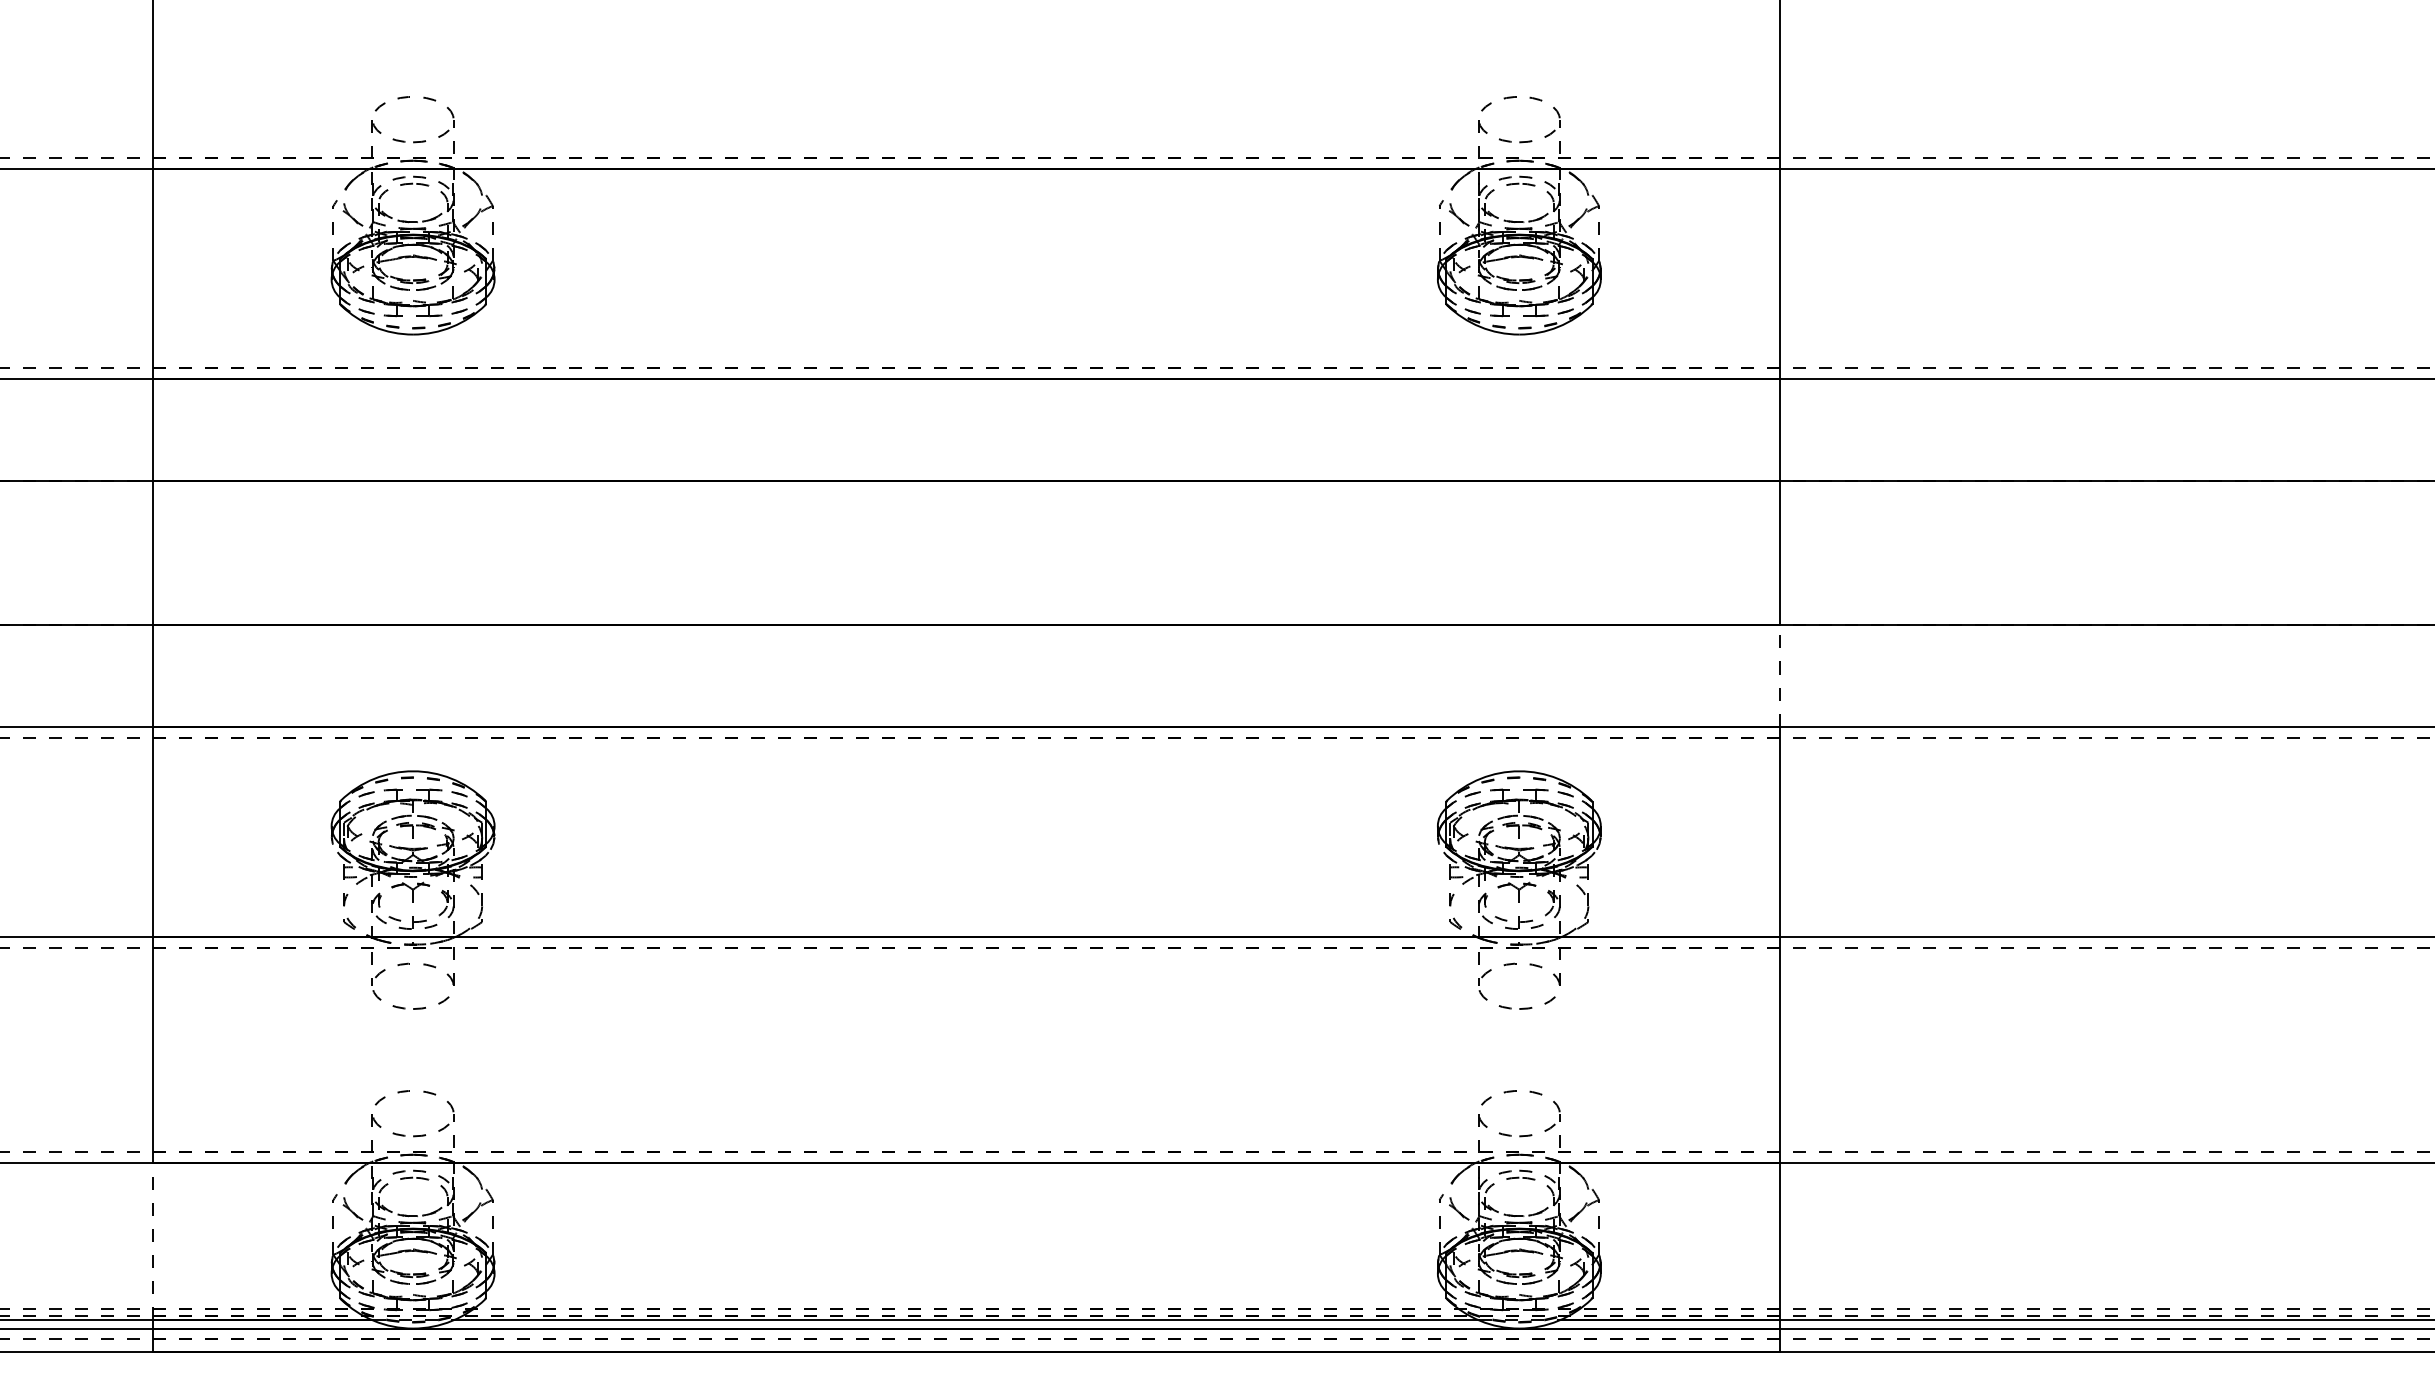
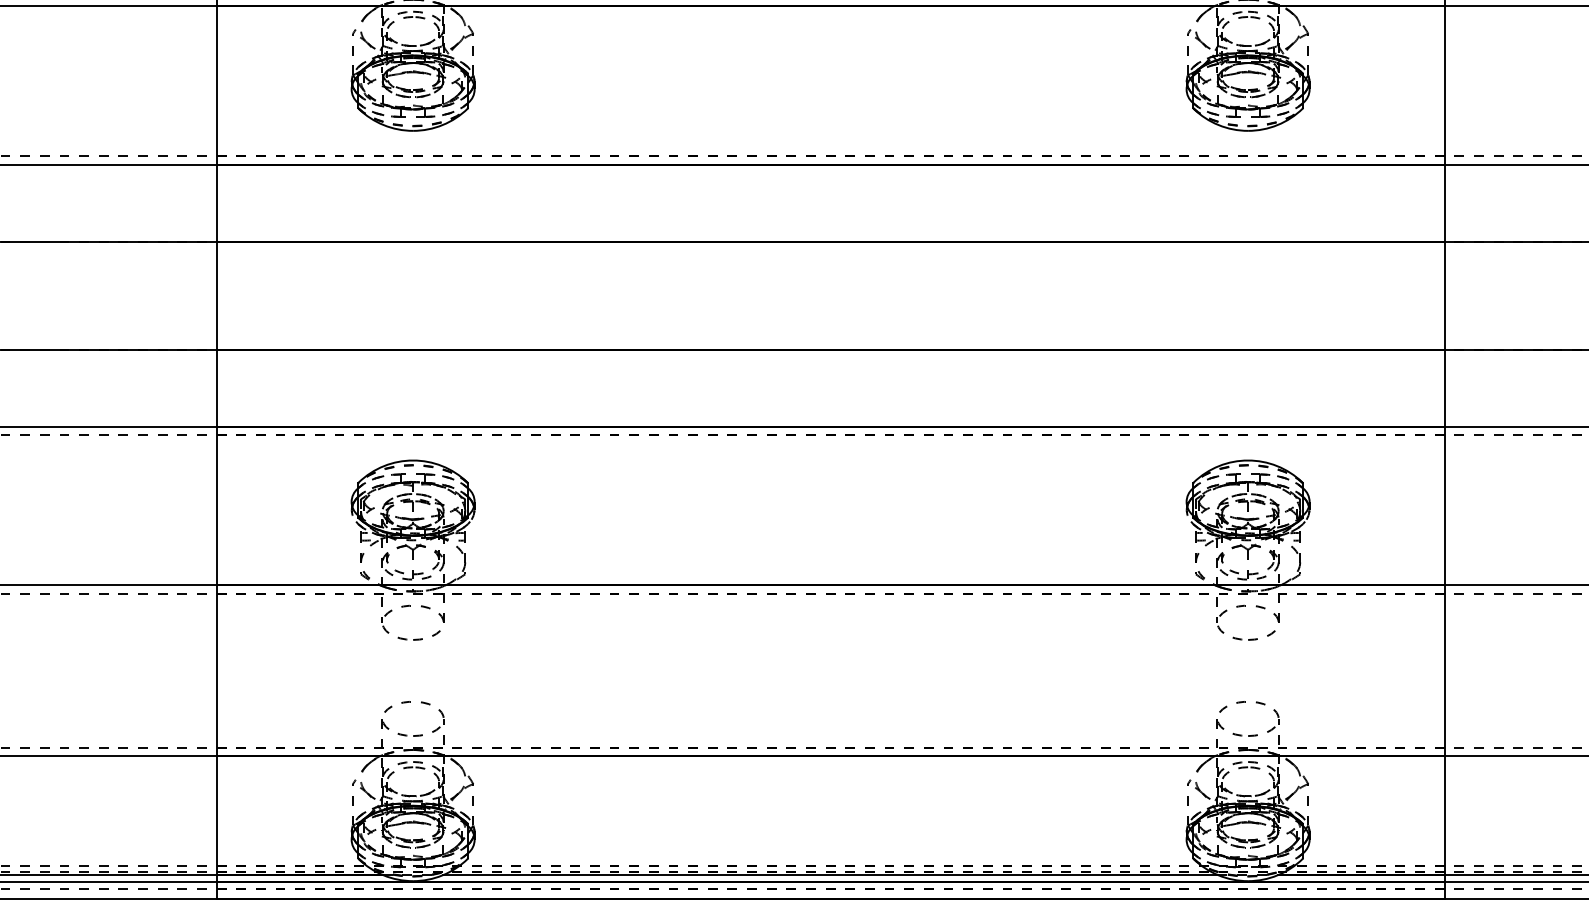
line: (1779, 675) -> (1444, 388), dashed -> solid
line: (152, 1241) -> (216, 815), dashed -> solid

